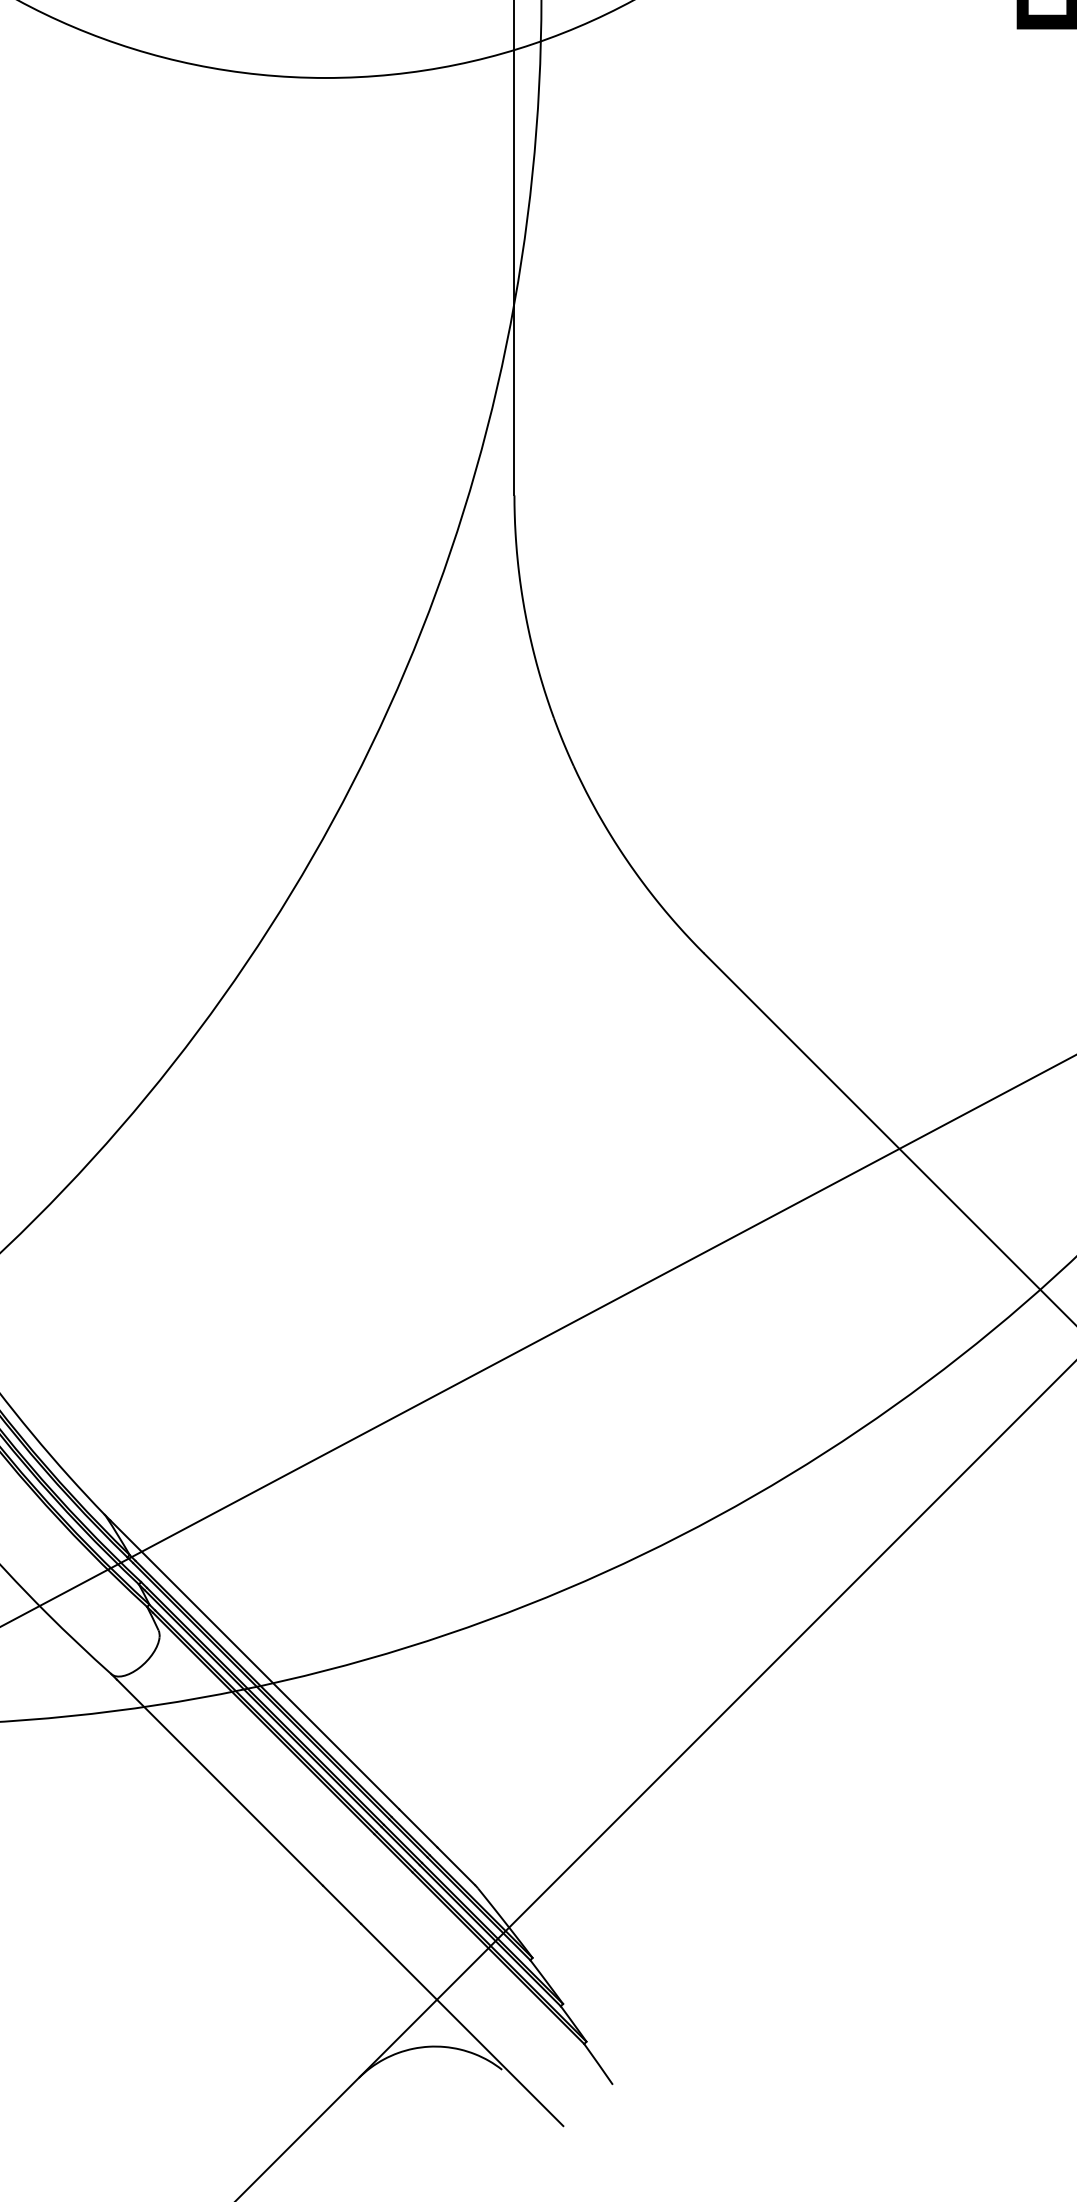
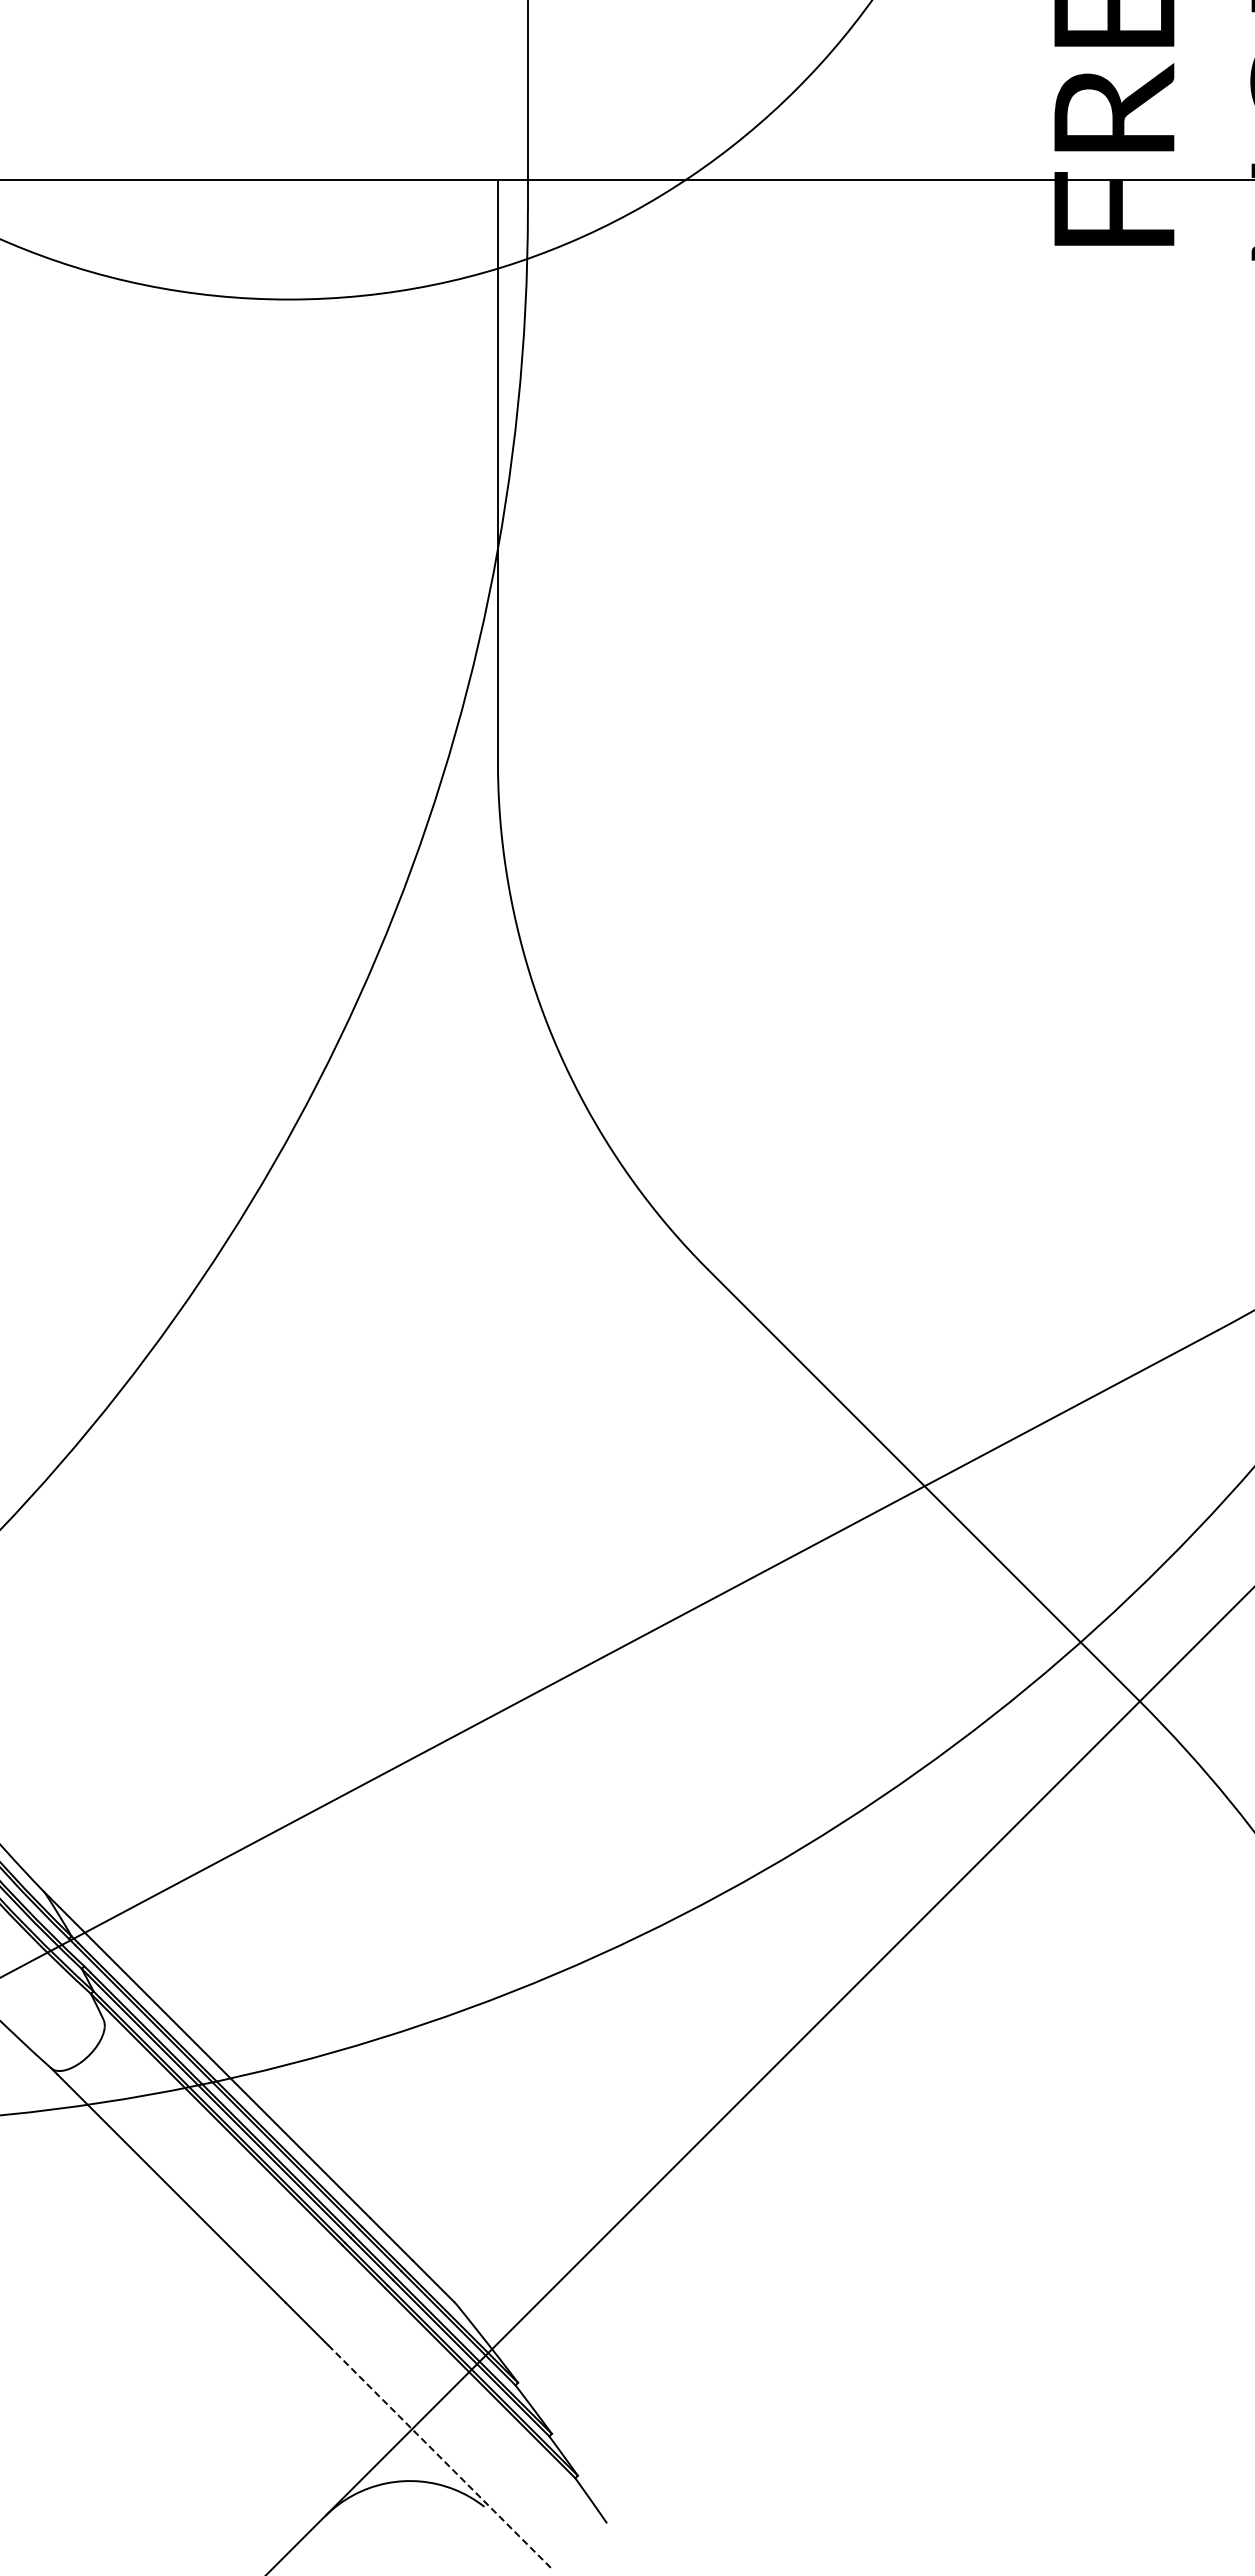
line: (462, 2025) -> (440, 2457), solid -> dashed

